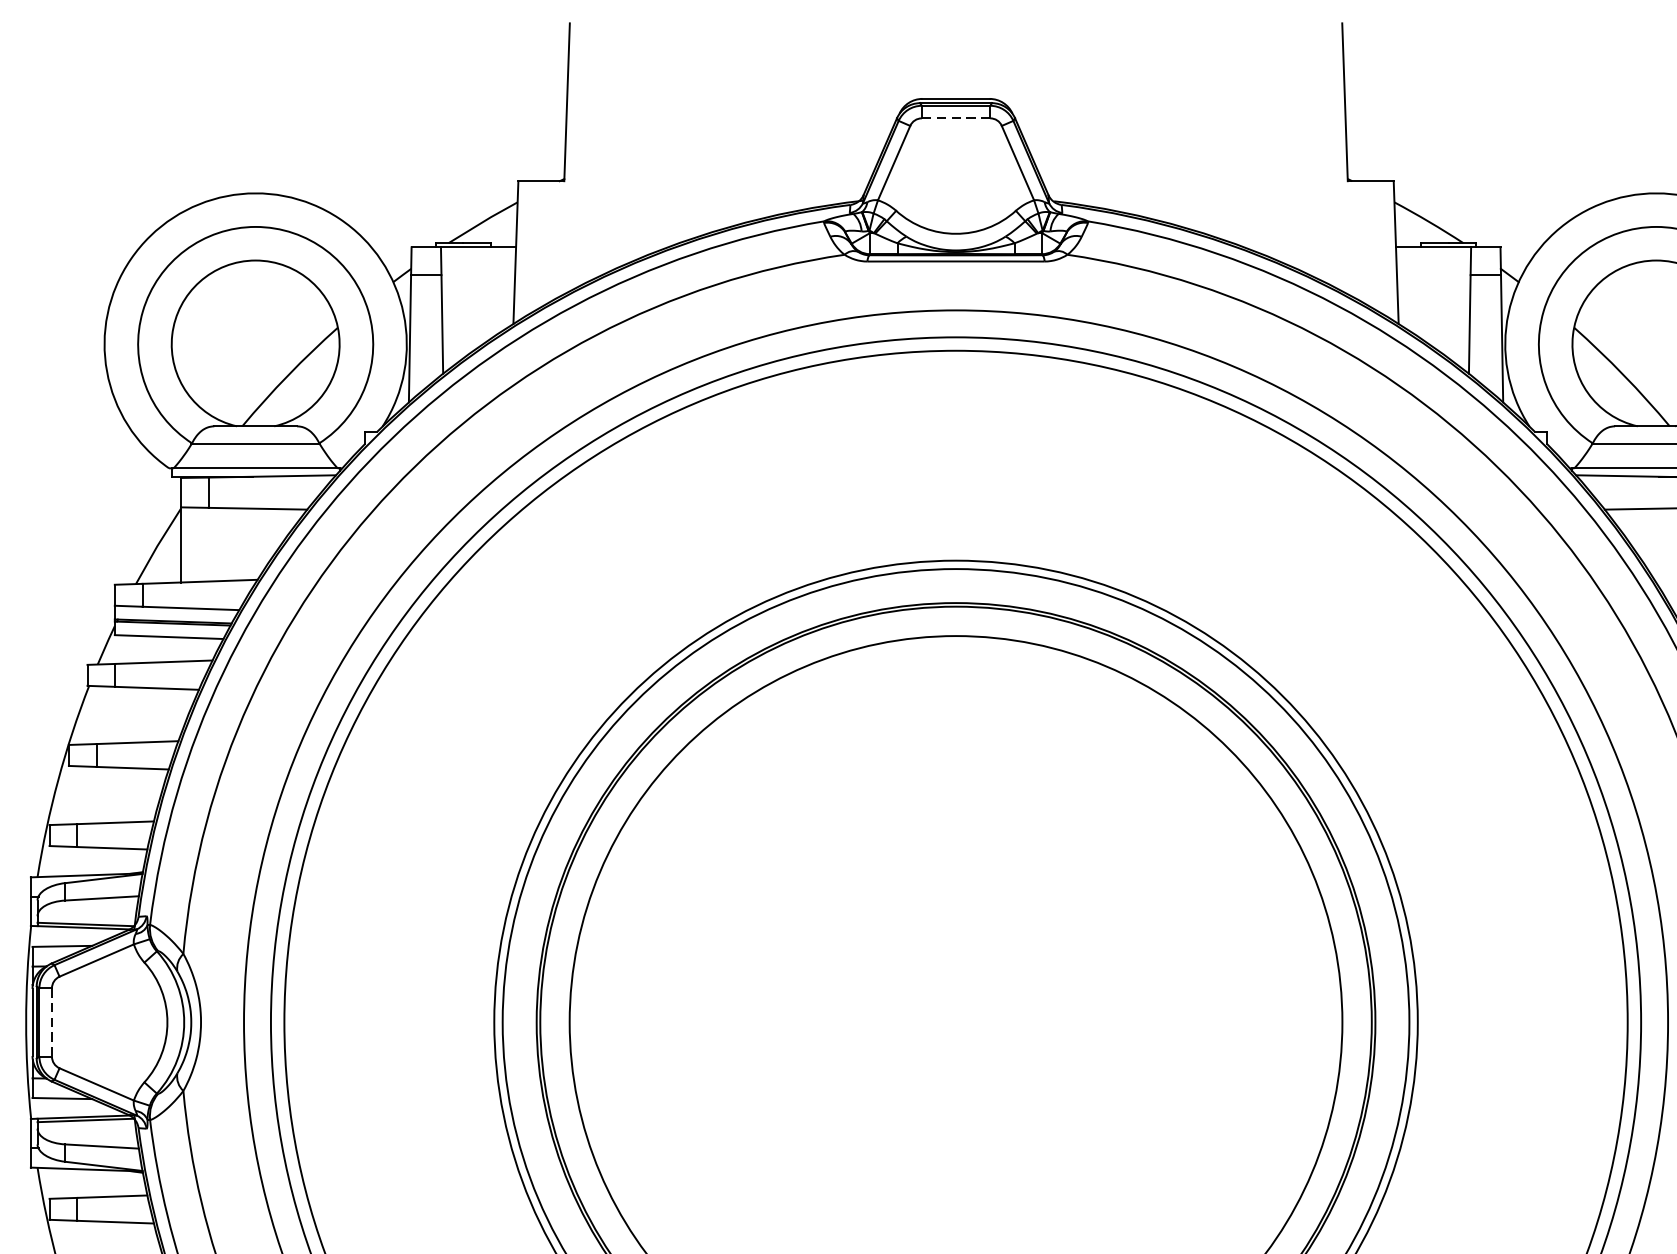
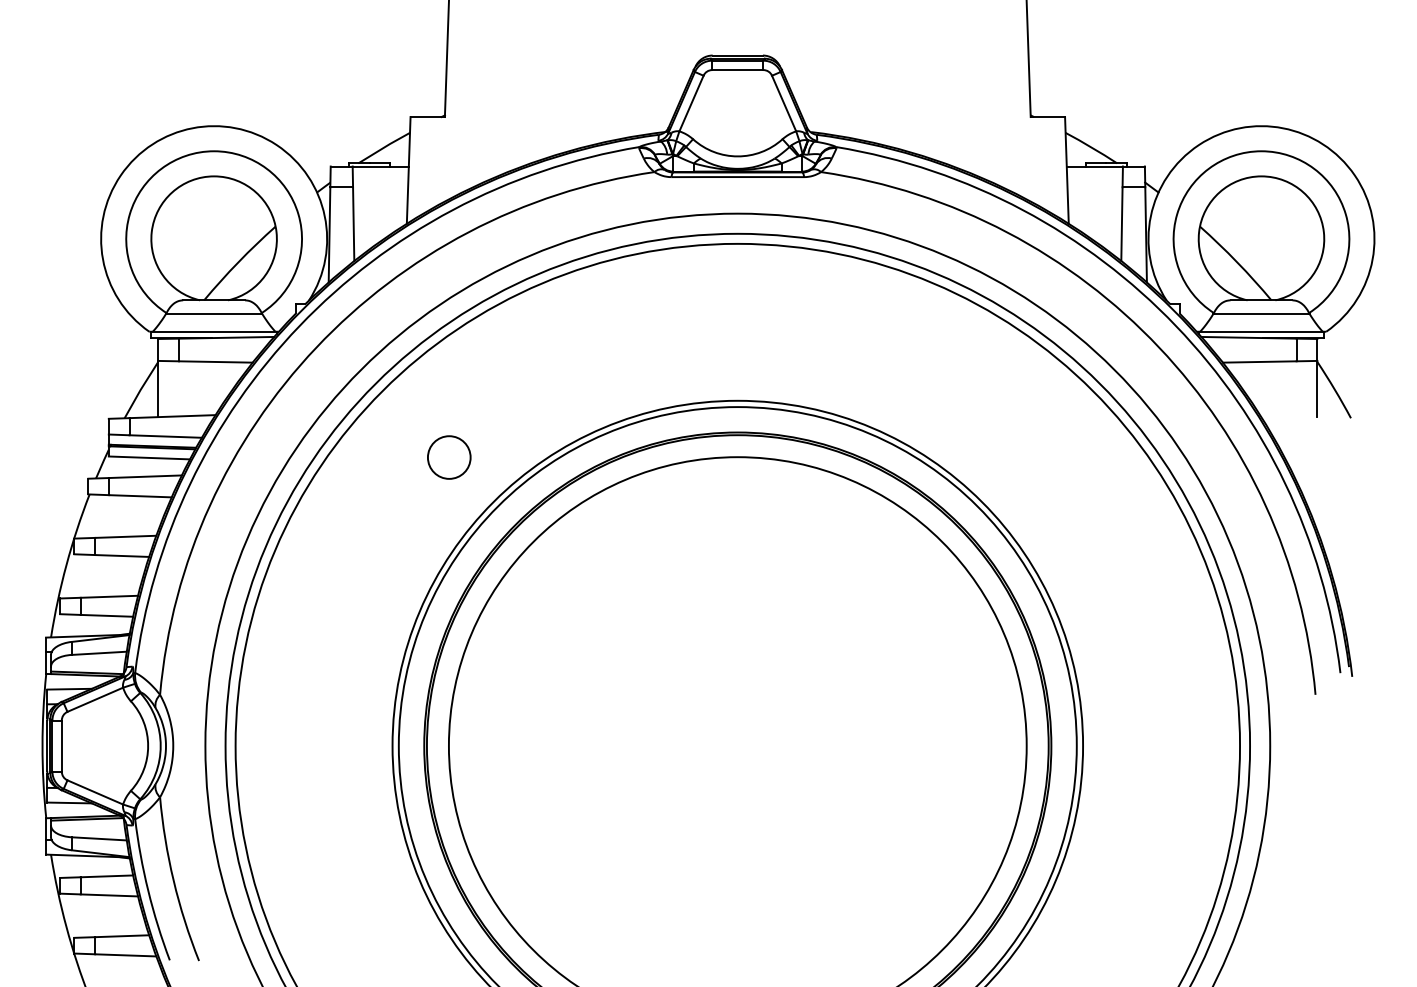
line: (955, 118) -> (737, 70), dashed -> solid
circle: (570, 636) -> (449, 457), added
line: (51, 1023) -> (61, 746), dashed -> solid

